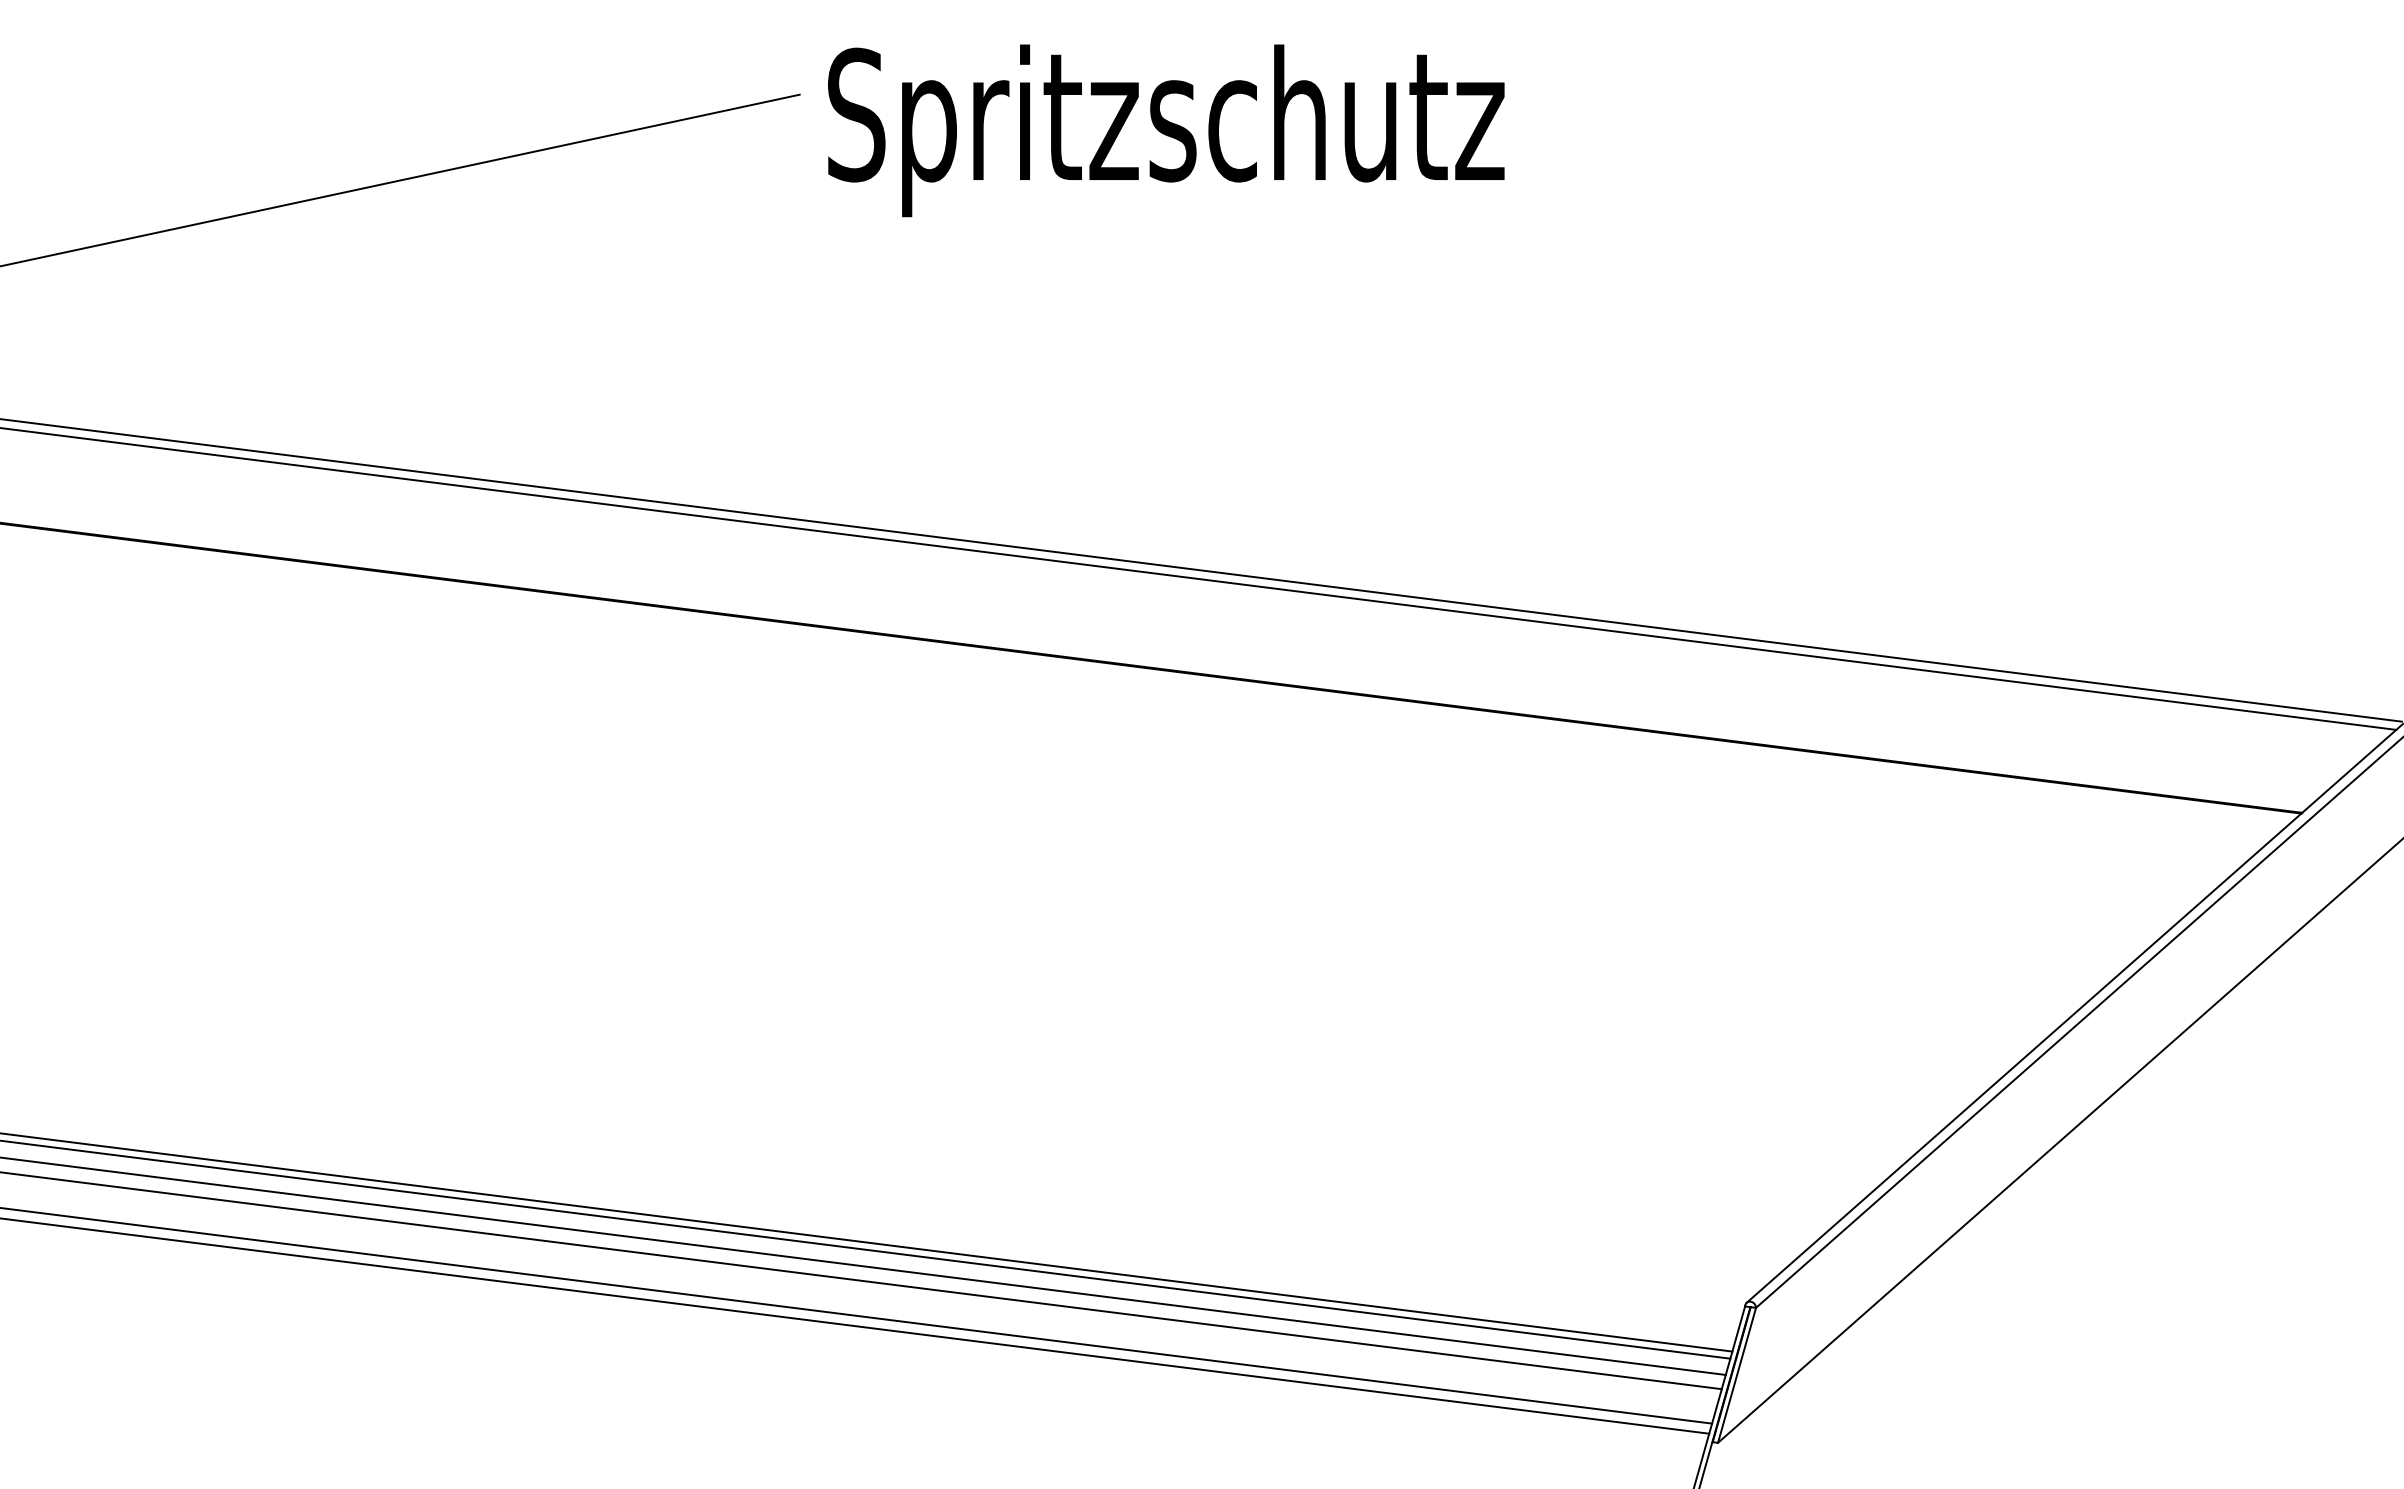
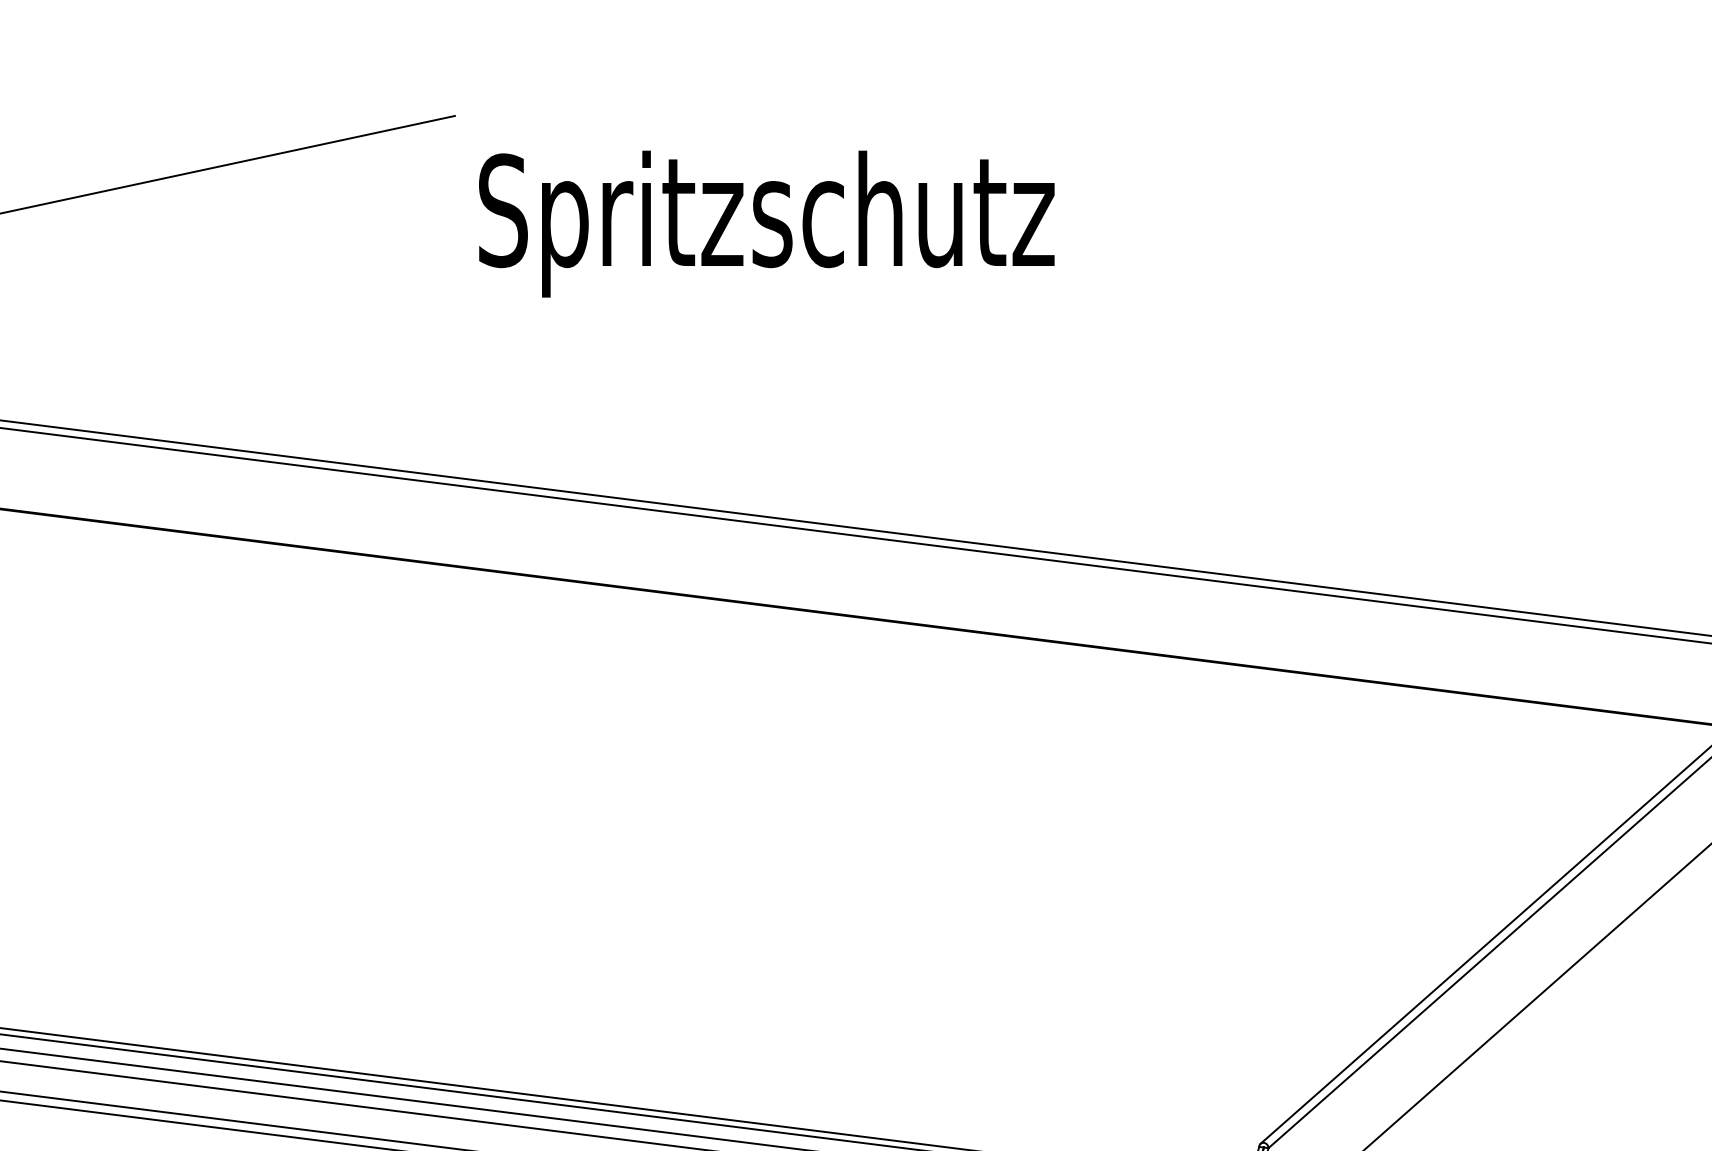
text: (1166, 130) -> (766, 223), moved

